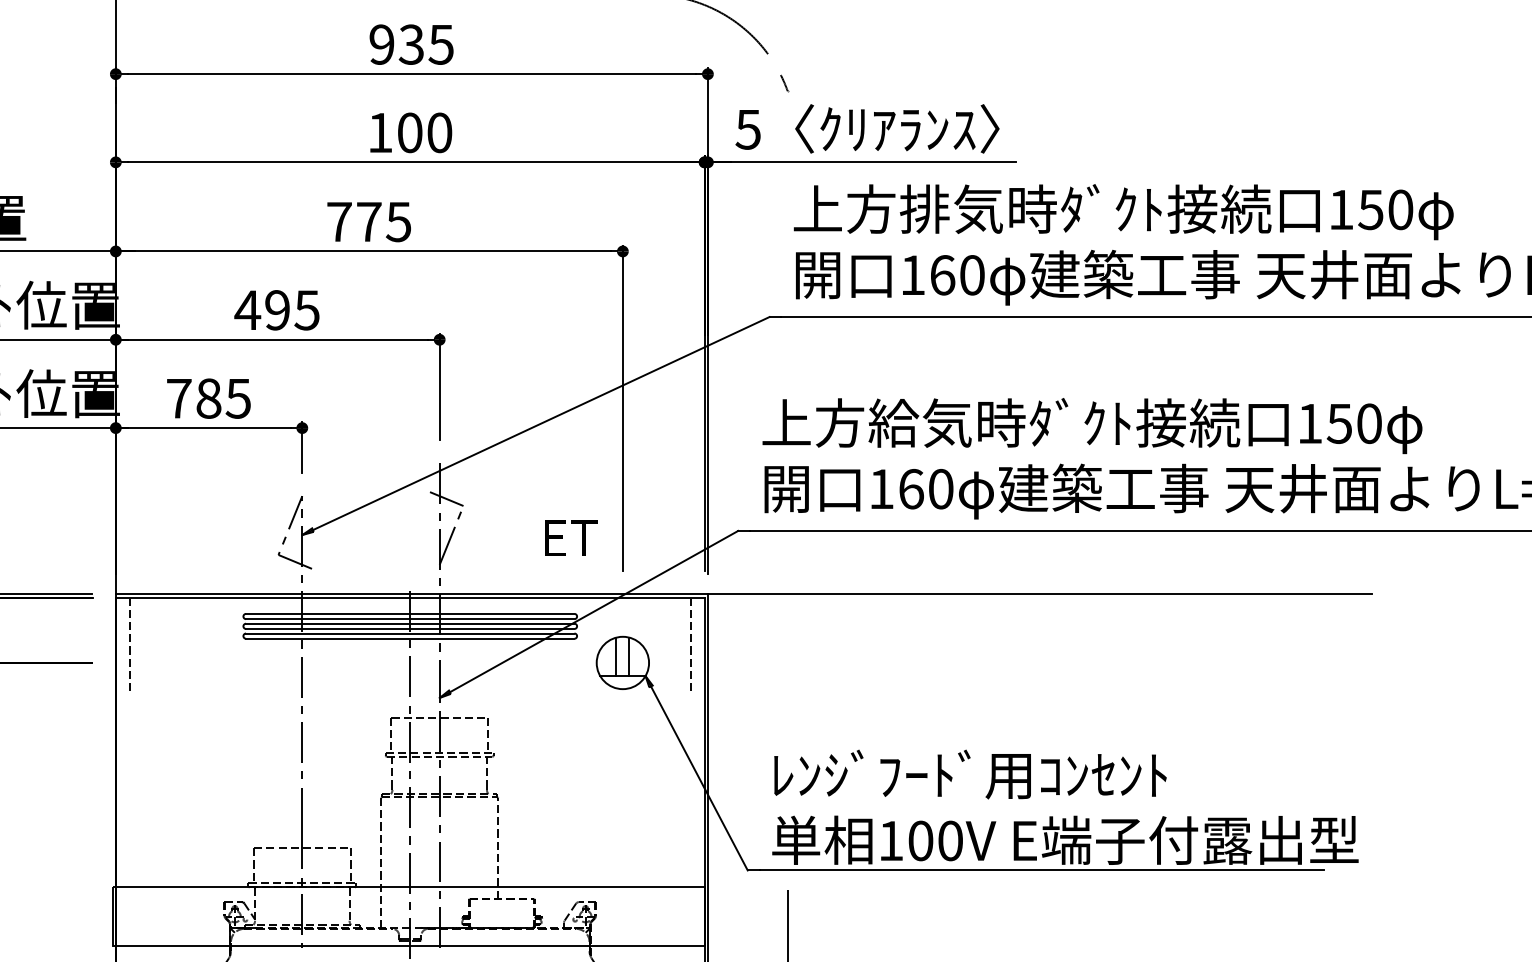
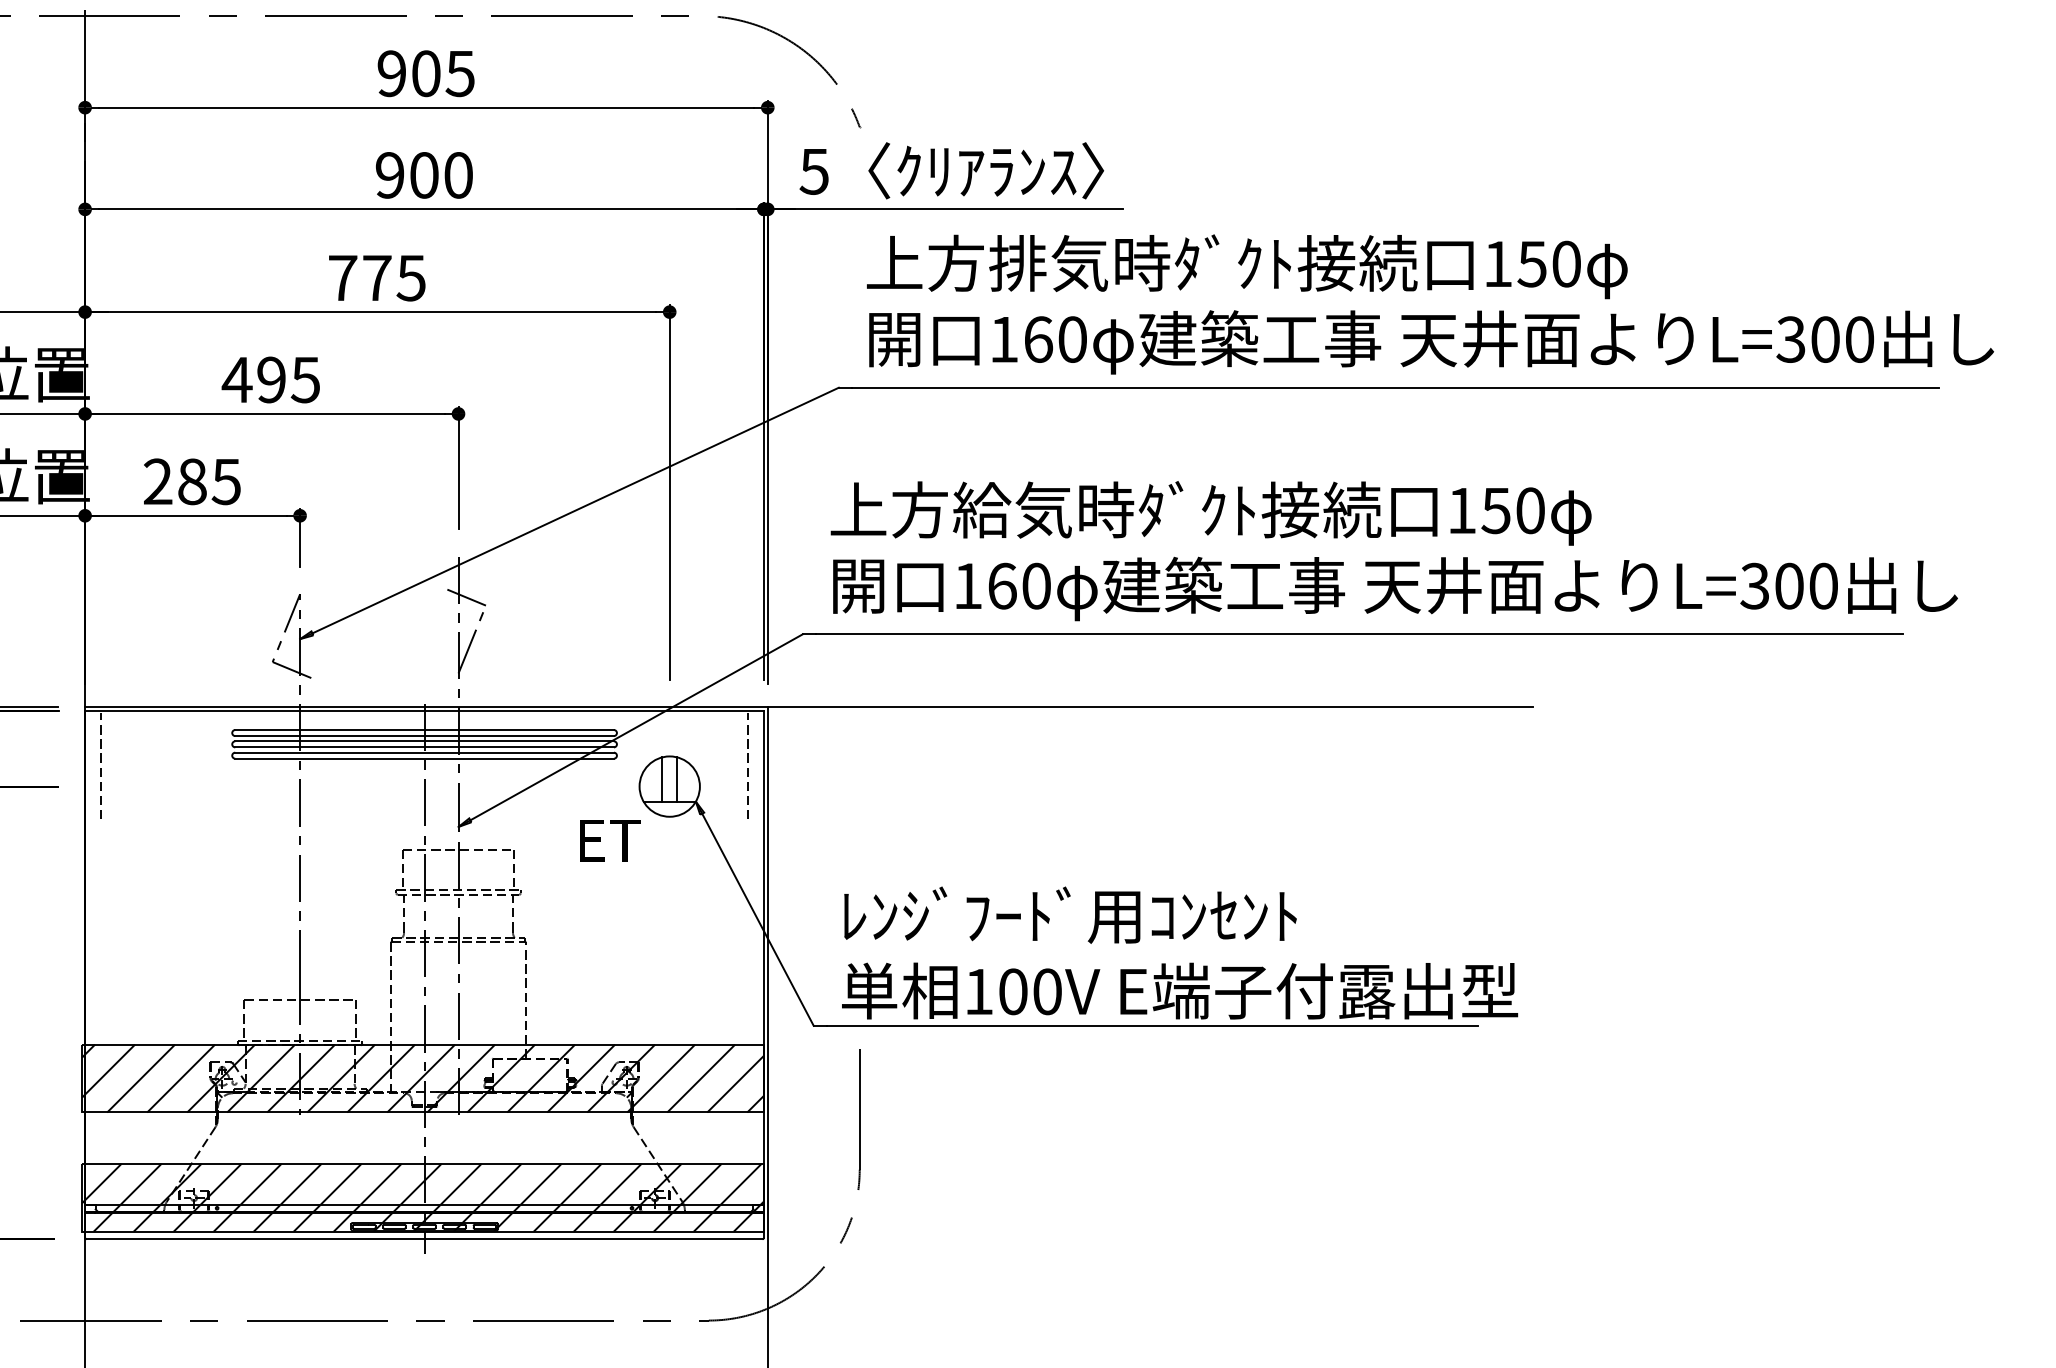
text: (411, 44) -> (425, 73), 935 -> 905
text: (379, 132) -> (389, 175), 100 -> 900
text: (179, 398) -> (158, 481), 785 -> 285
text: (571, 537) -> (610, 840), moved
hatch: (409, 916) -> (423, 1078), added

